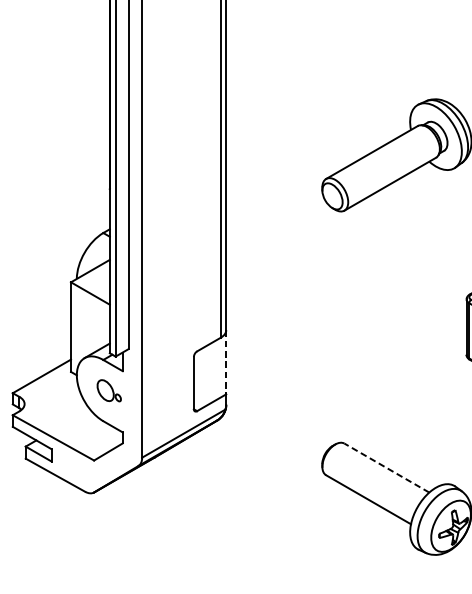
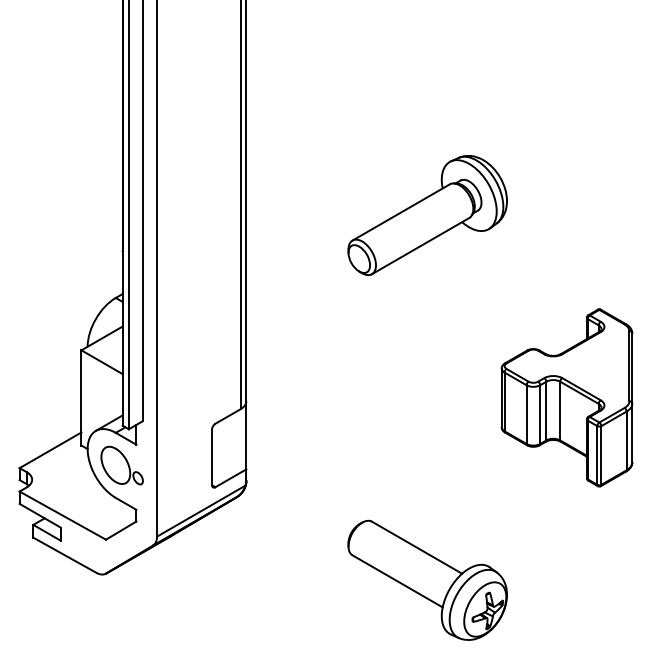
line: (226, 362) -> (246, 435), dashed -> solid
part: (108, 390) -> (121, 465), size x1.67
line: (386, 467) -> (416, 547), dashed -> solid

